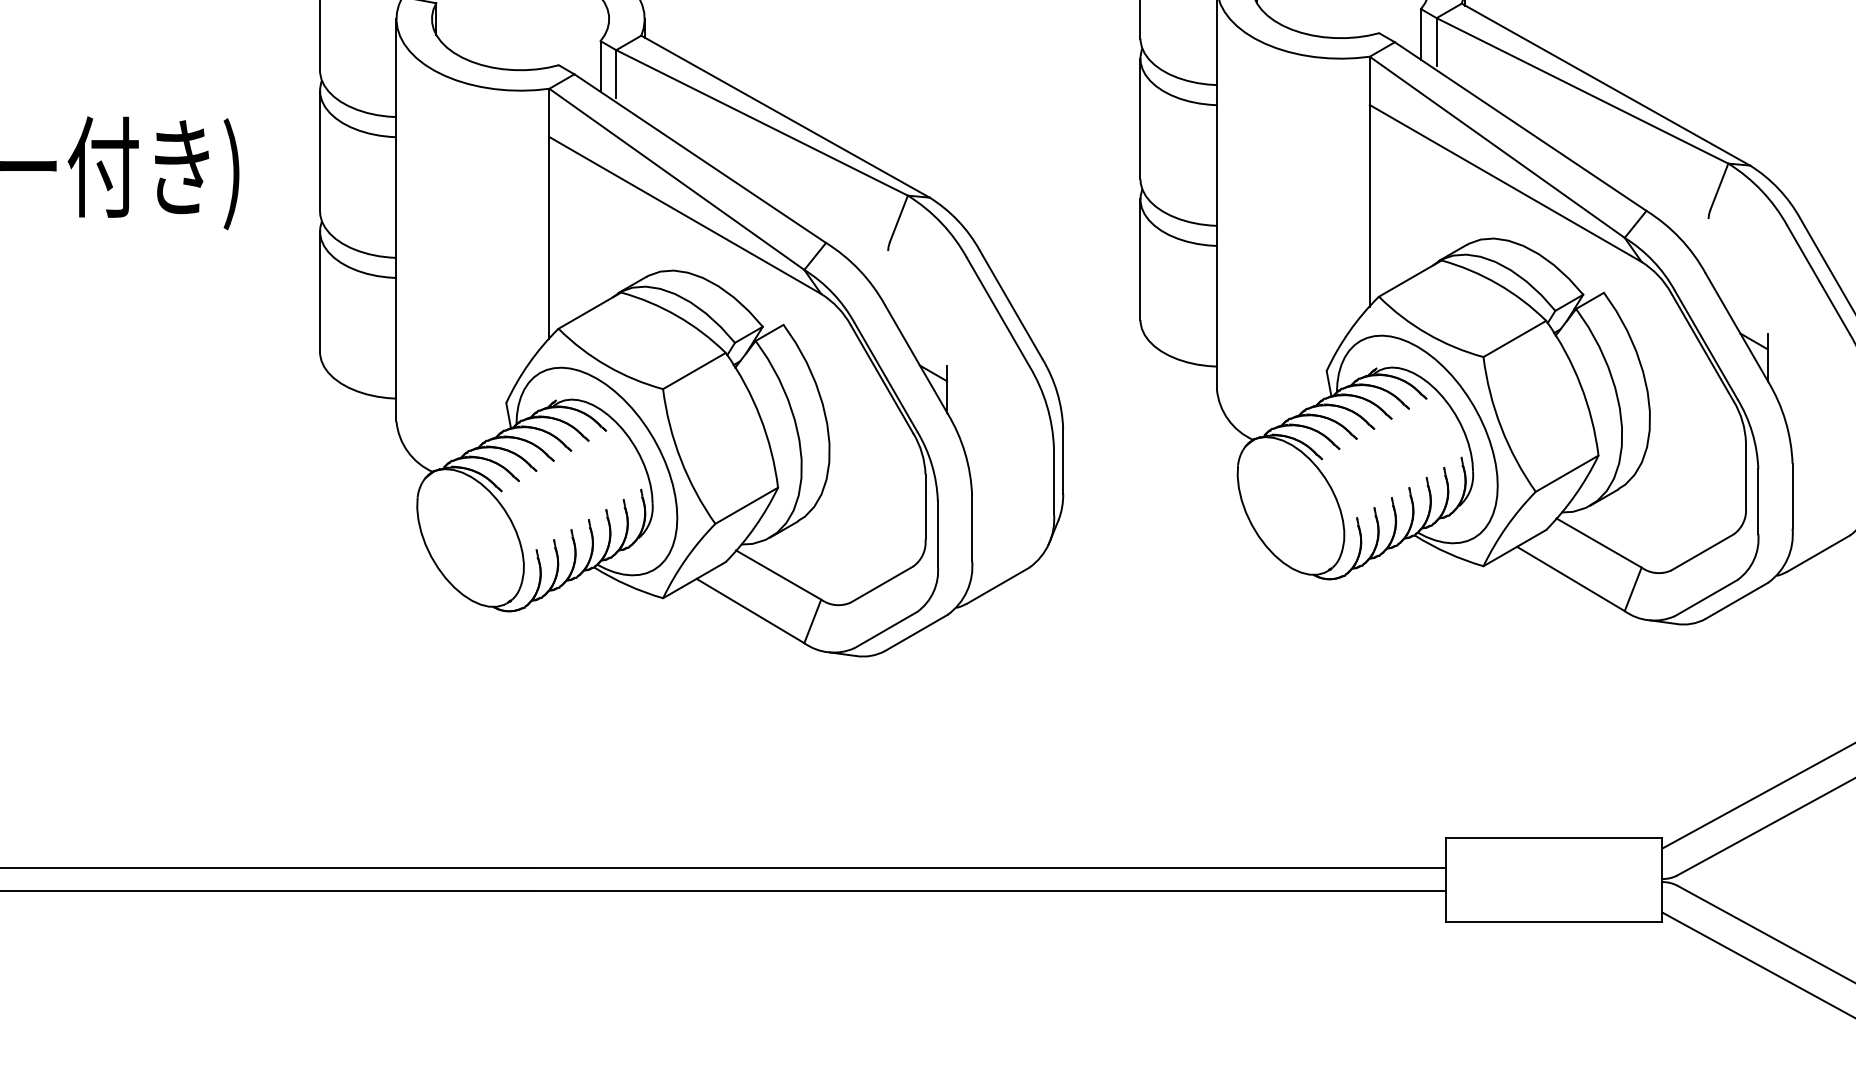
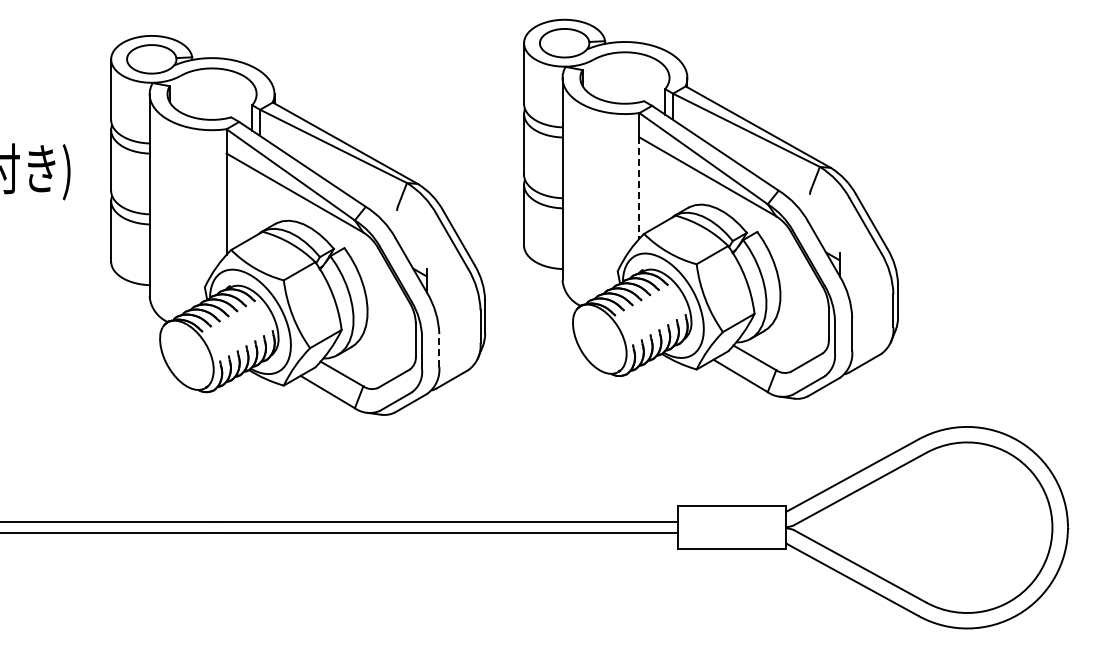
line: (1369, 206) -> (639, 188), solid -> dashed
line: (972, 526) -> (439, 349), solid -> dashed

